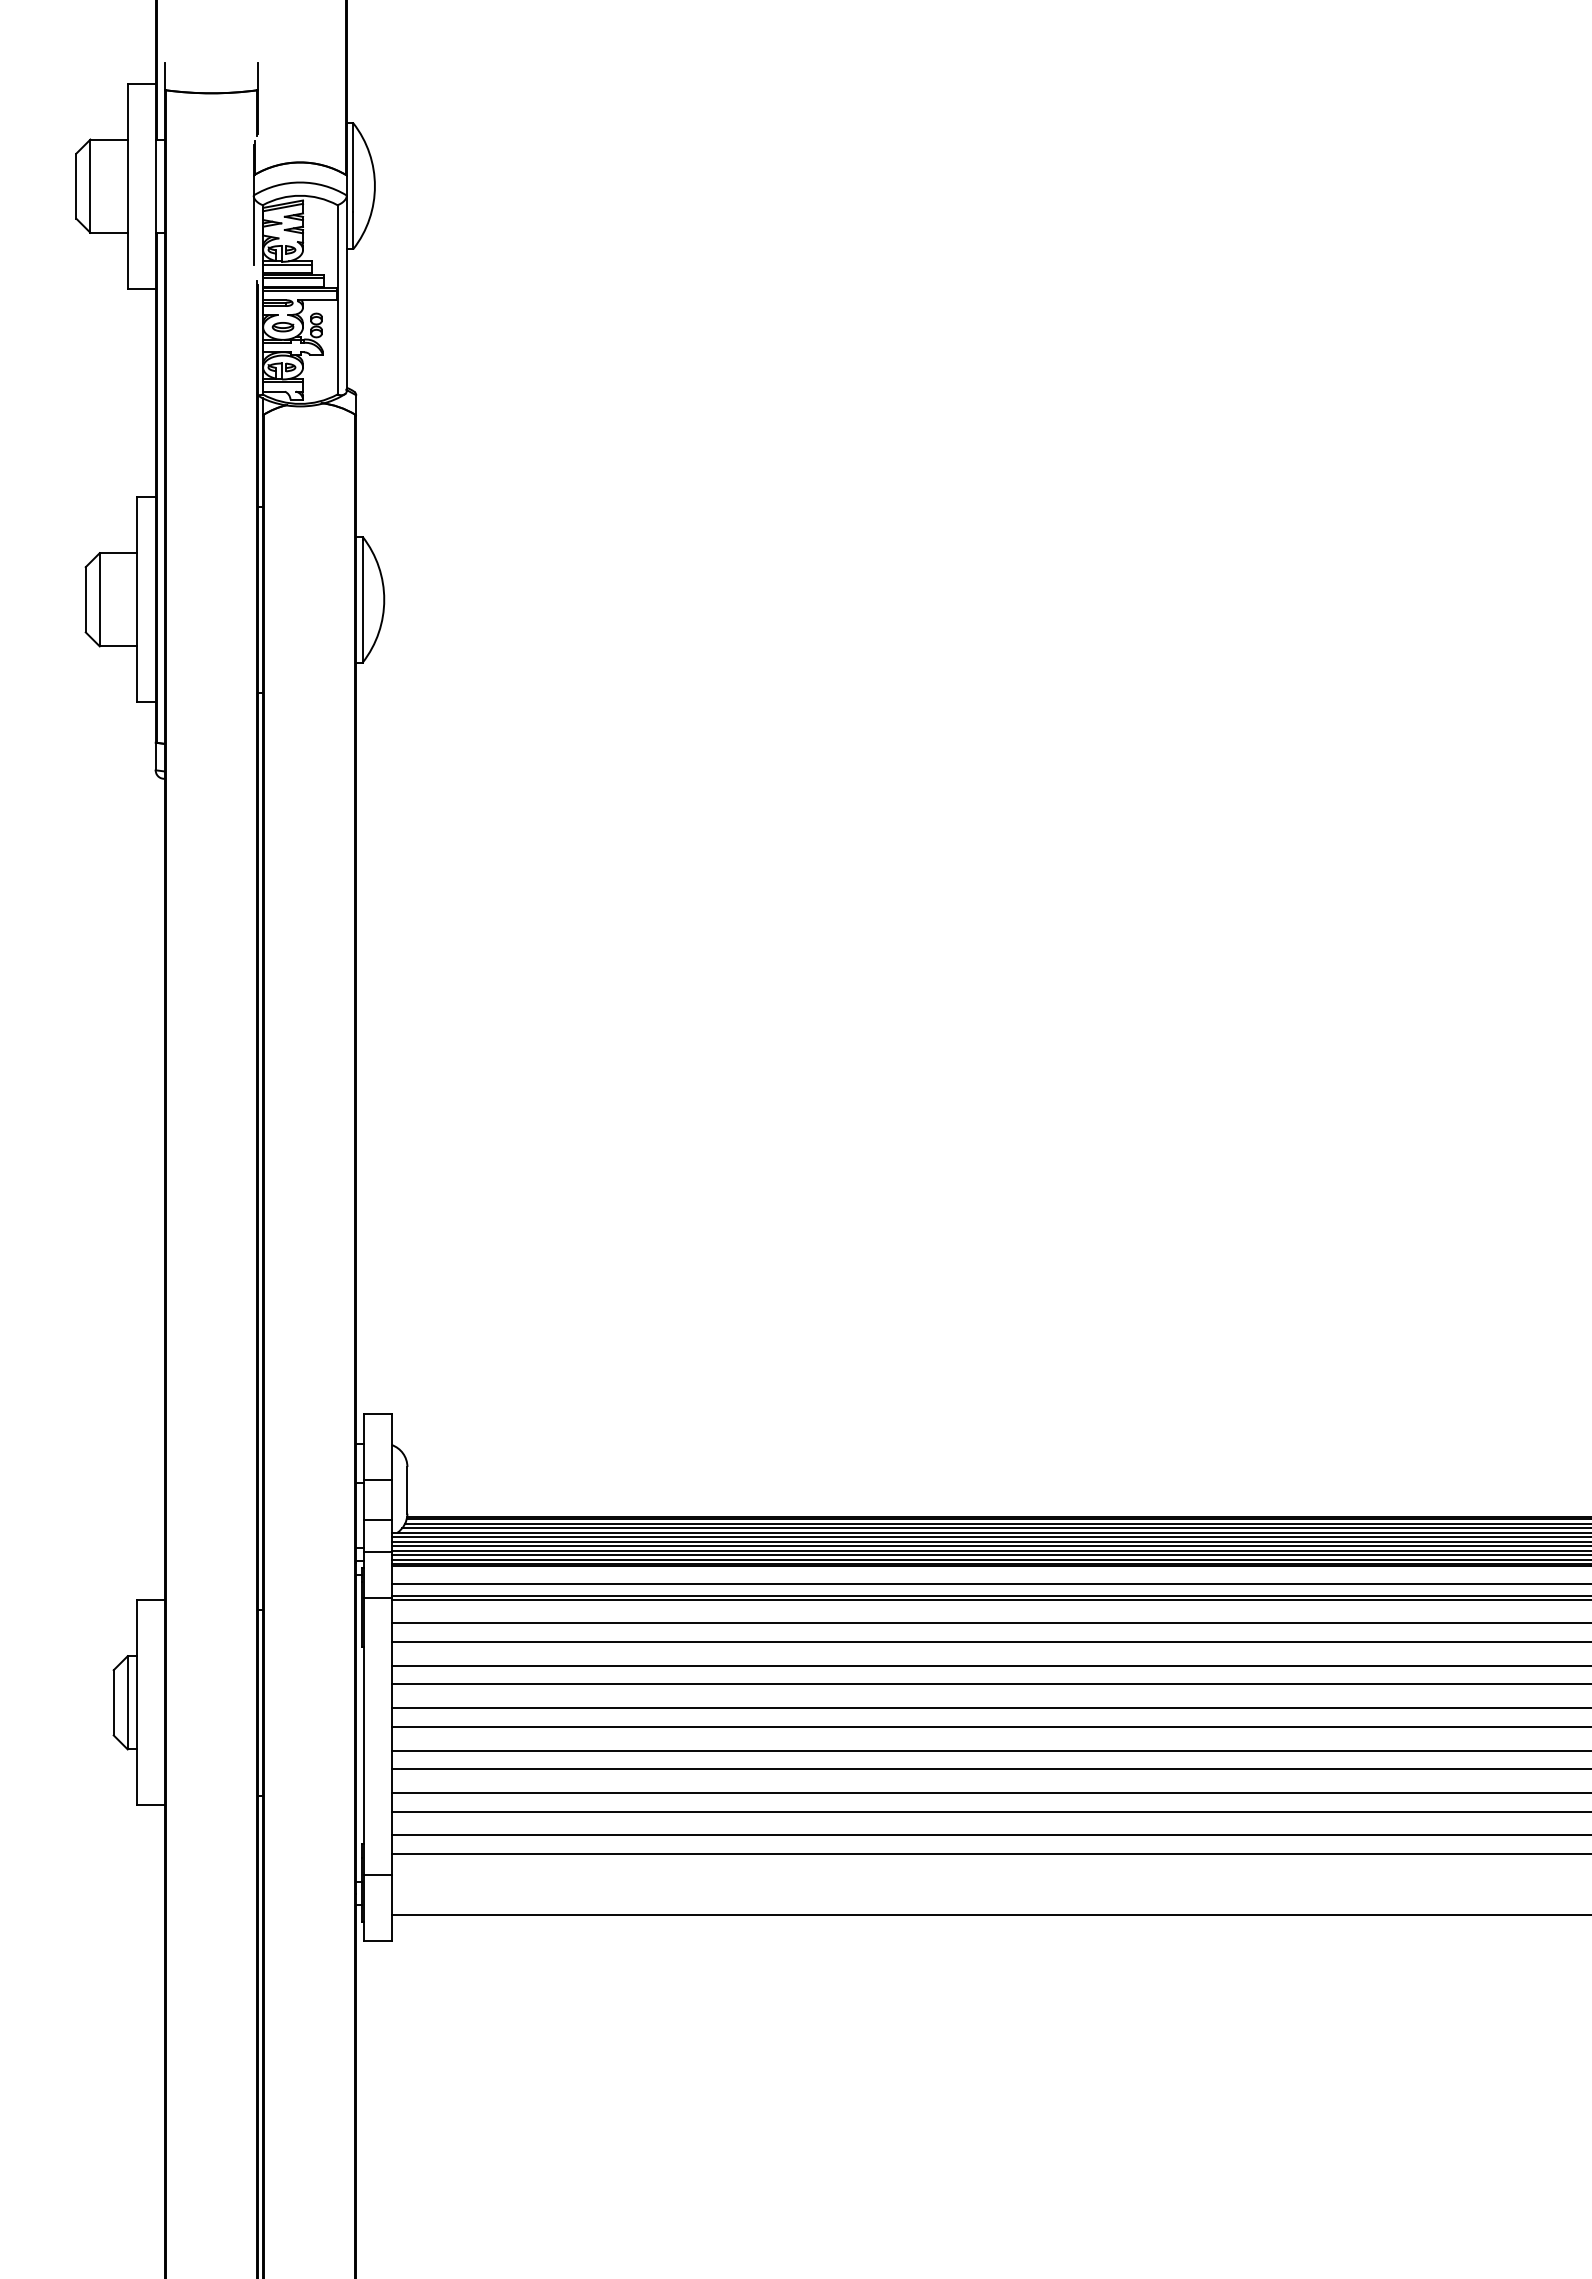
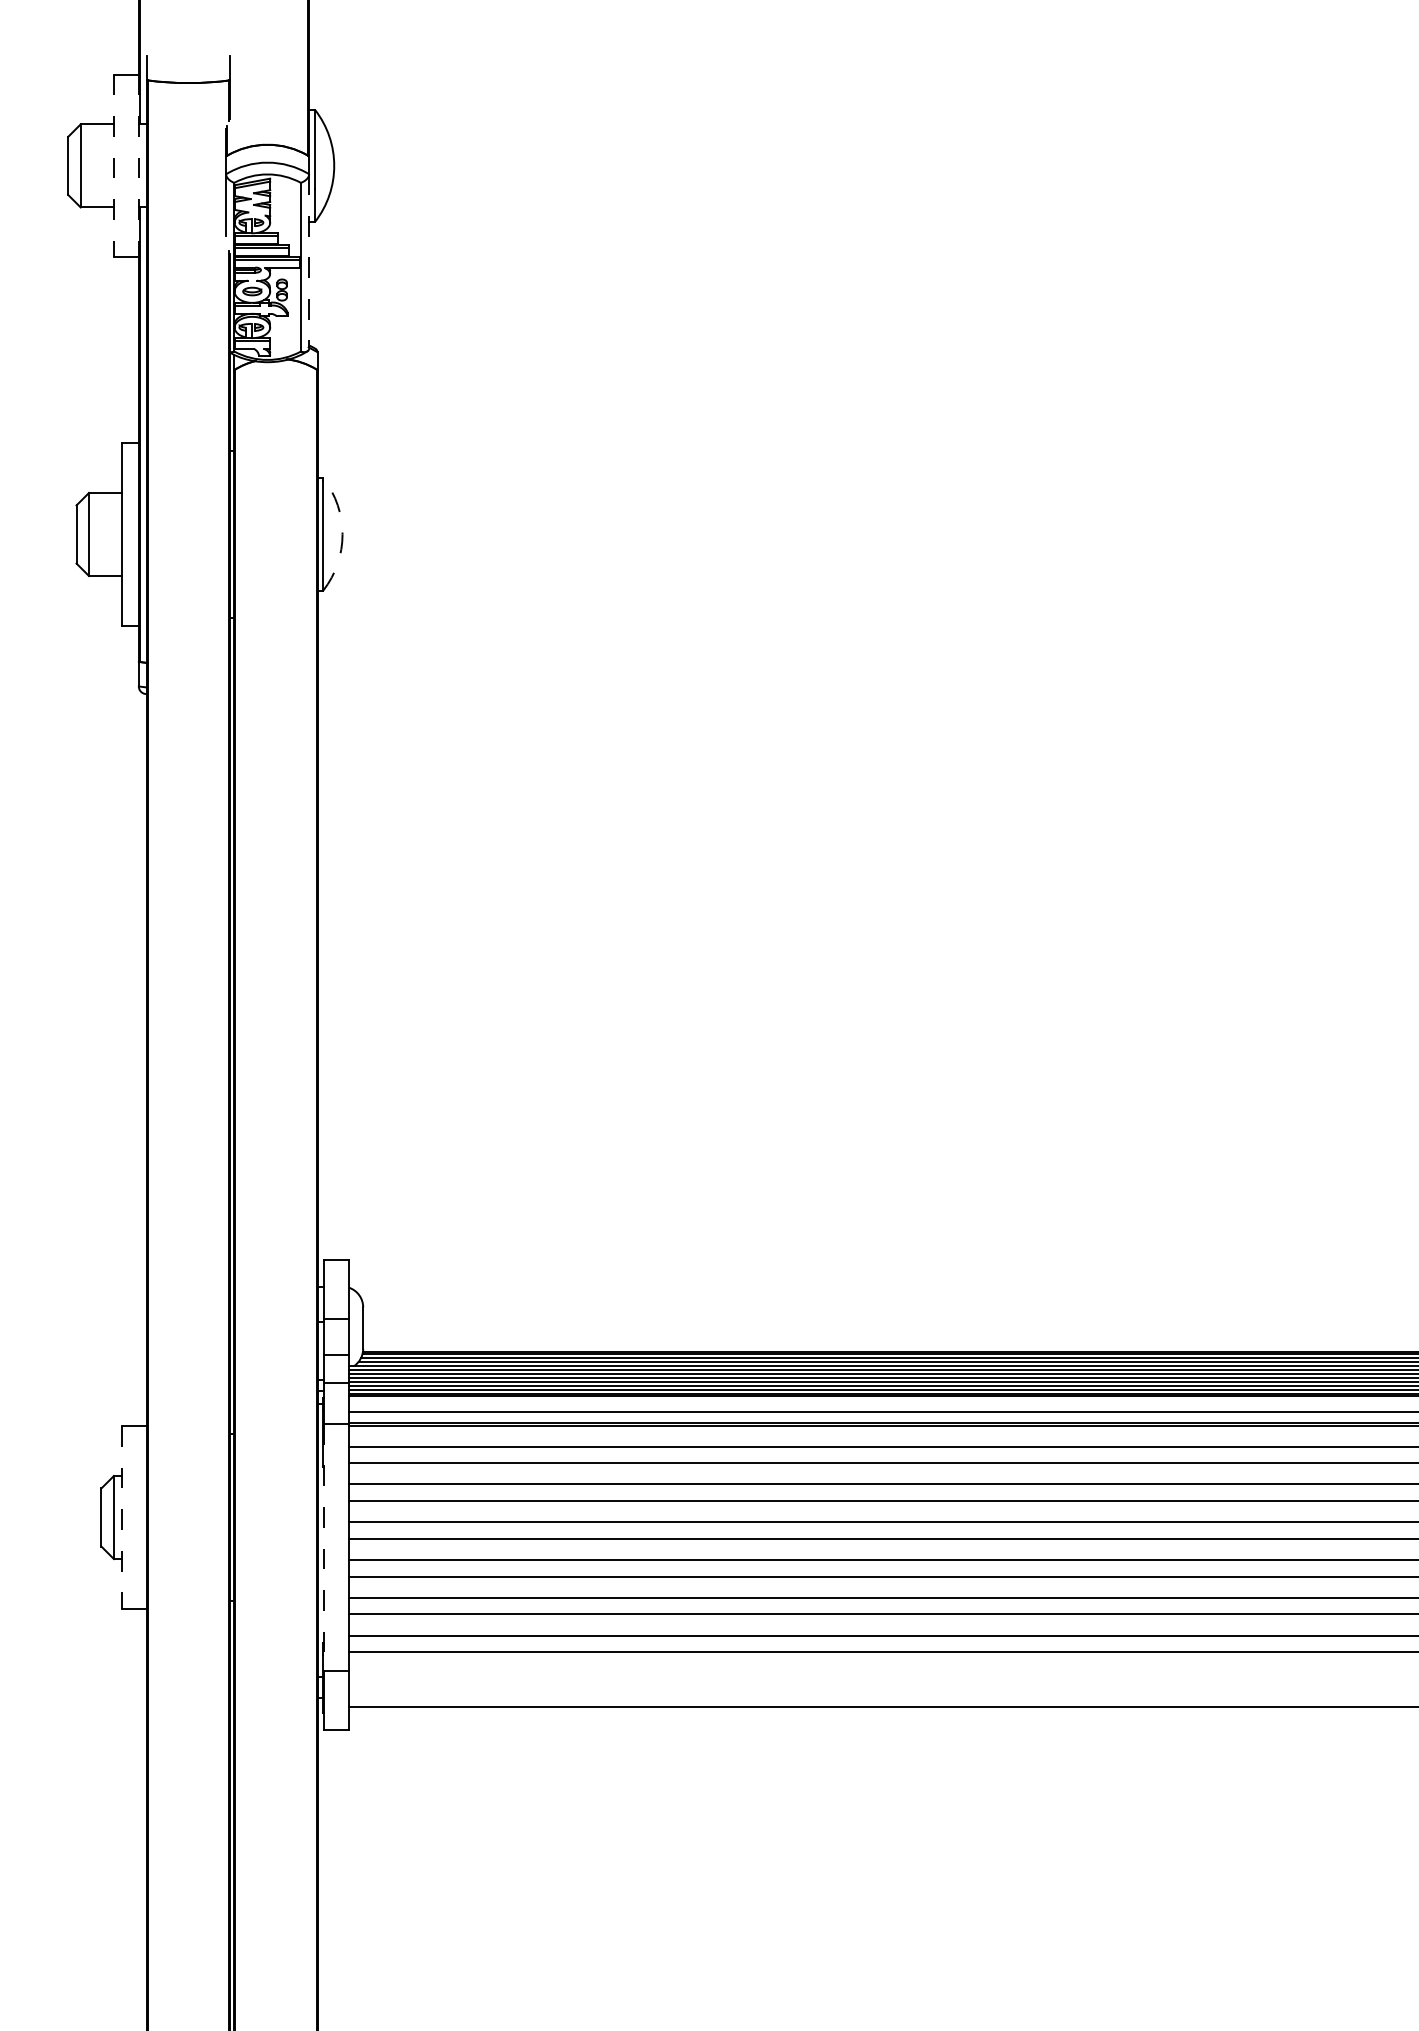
line: (127, 186) -> (113, 166), solid -> dashed
line: (155, 186) -> (138, 166), solid -> dashed
line: (346, 293) -> (308, 261), solid -> dashed
arc: (384, 599) -> (342, 534), solid -> dashed
line: (137, 1702) -> (122, 1517), solid -> dashed
line: (363, 1736) -> (324, 1547), solid -> dashed

